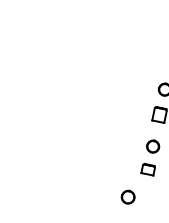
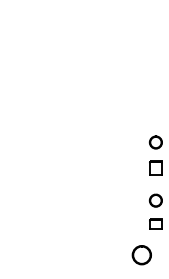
part: (127, 197) -> (141, 255), size x1.43

